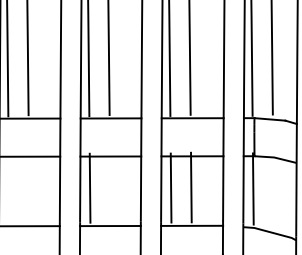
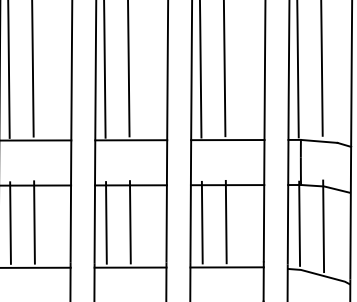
line: (9, 187) -> (10, 222), added
line: (29, 187) -> (34, 222), added
line: (109, 187) -> (129, 222), added
line: (273, 191) -> (323, 226), added

